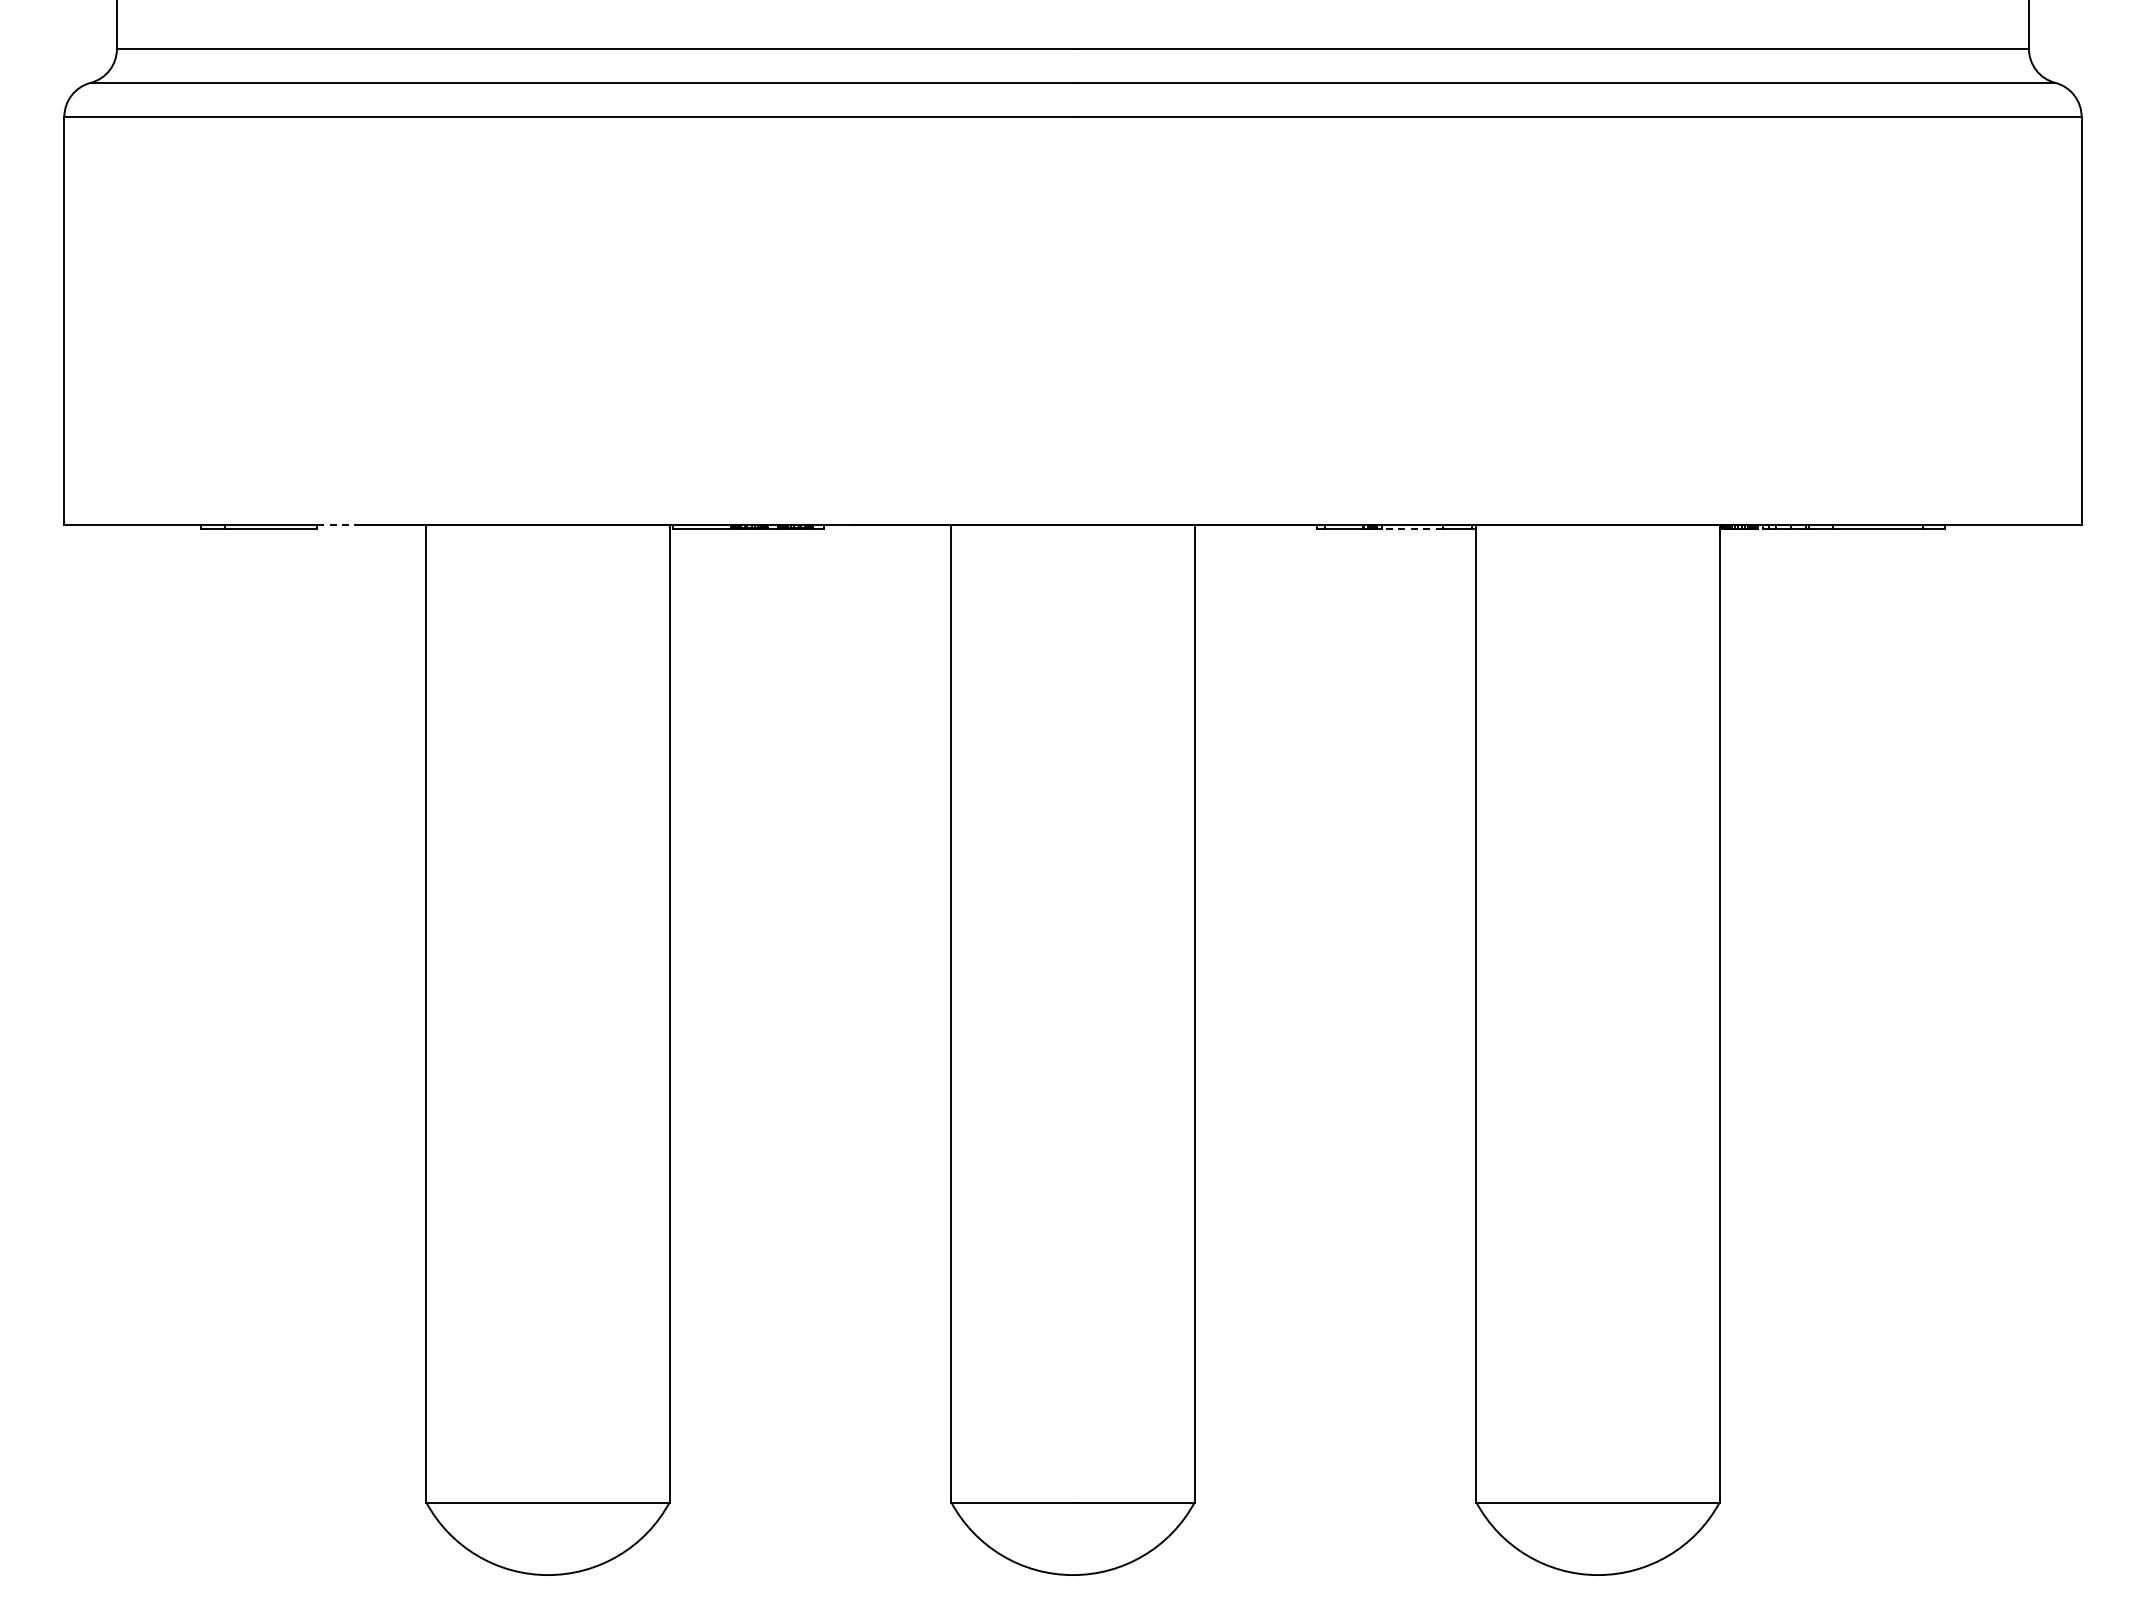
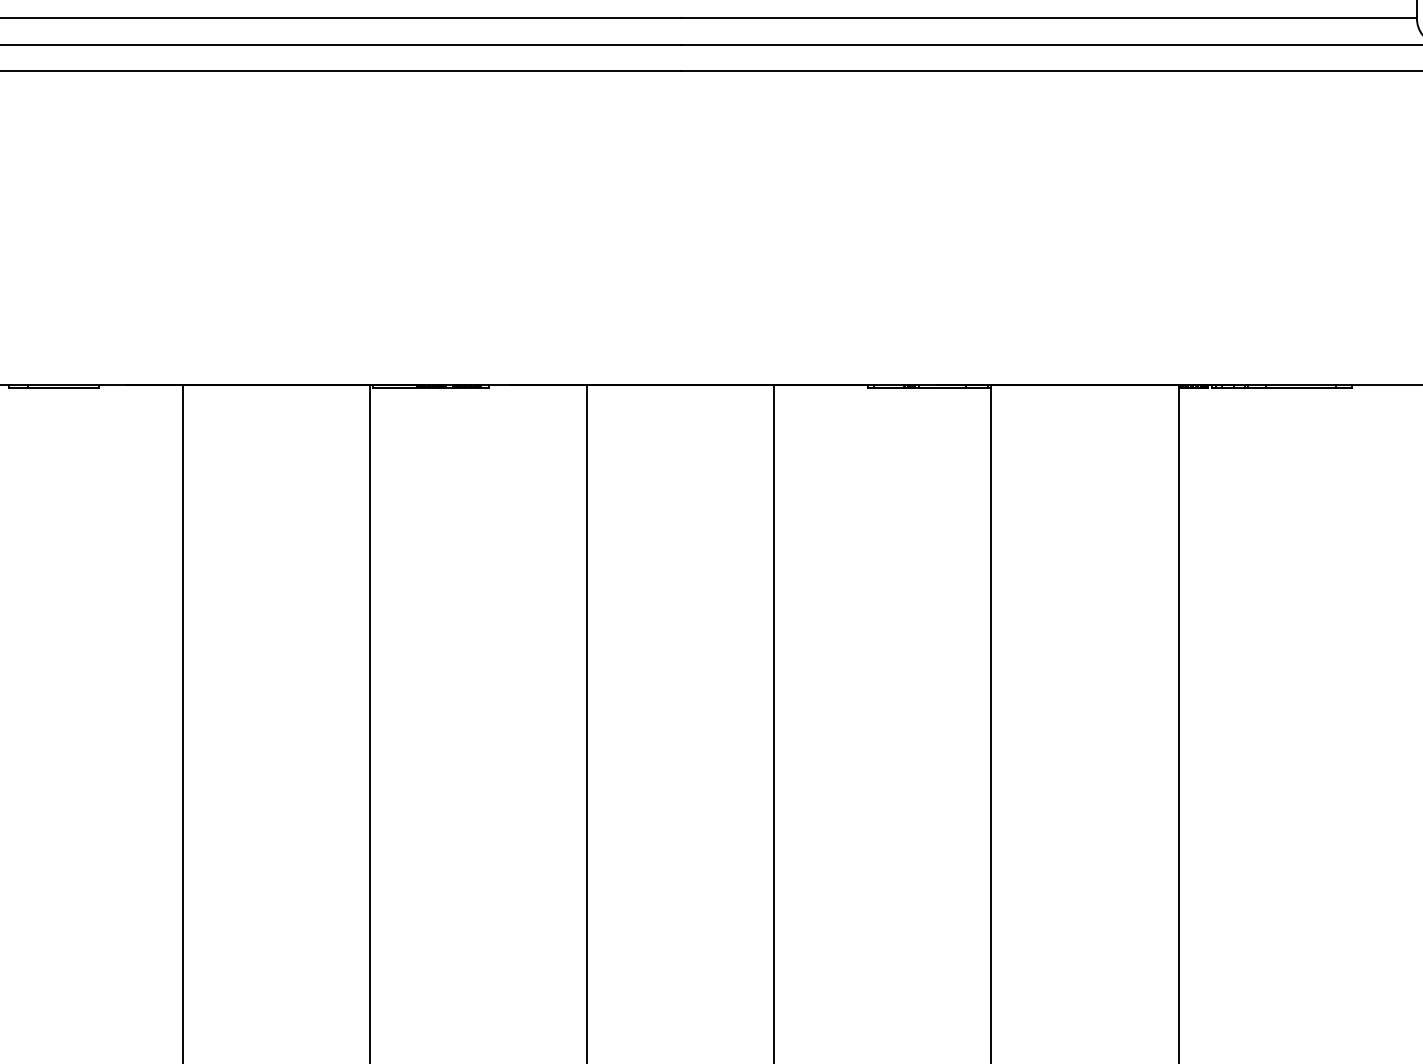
line: (335, 525) -> (112, 385), dashed -> solid
line: (1412, 529) -> (942, 388), dashed -> solid

